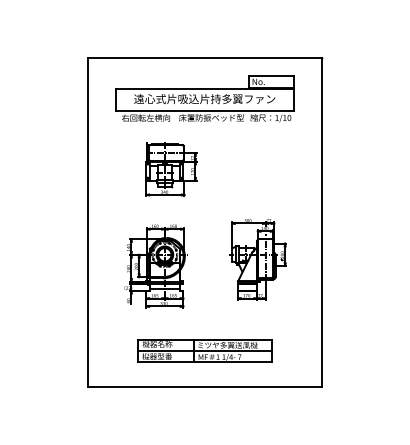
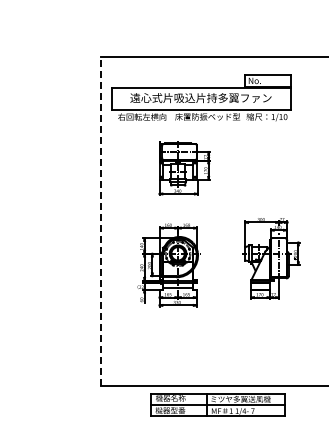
part: (204, 98) -> (200, 97), moved
line: (87, 222) -> (100, 221), solid -> dashed
part: (204, 350) -> (217, 404), moved

